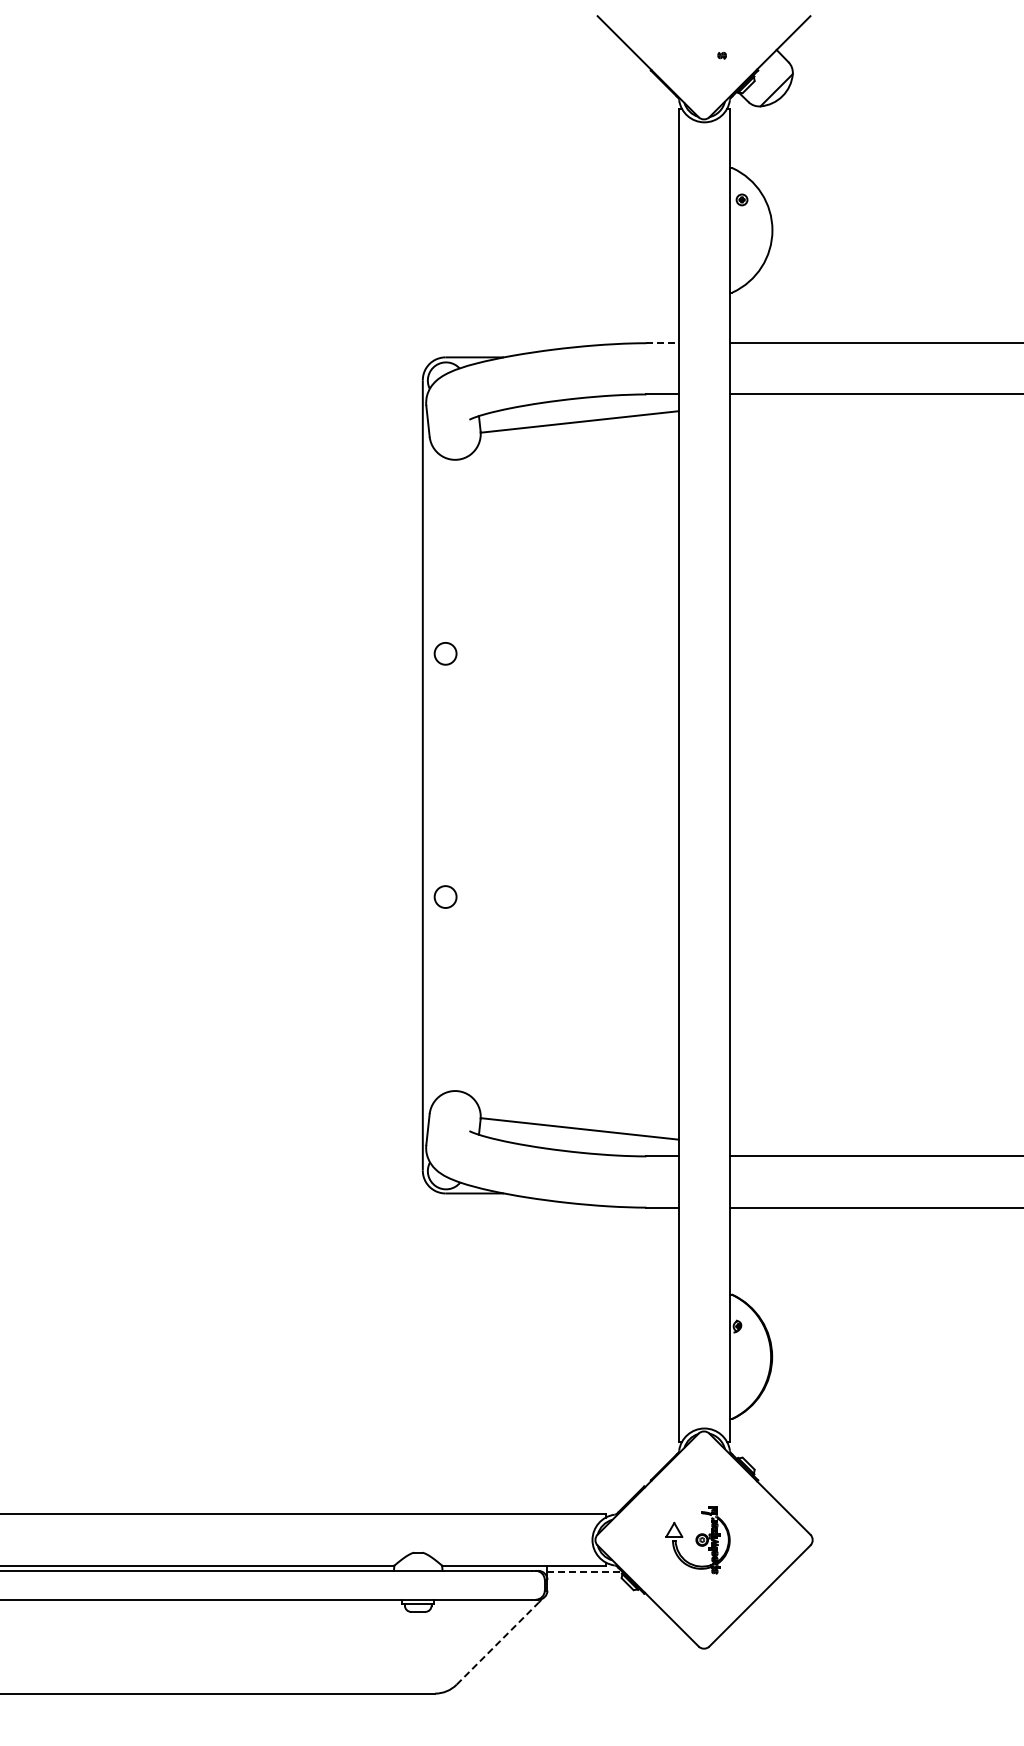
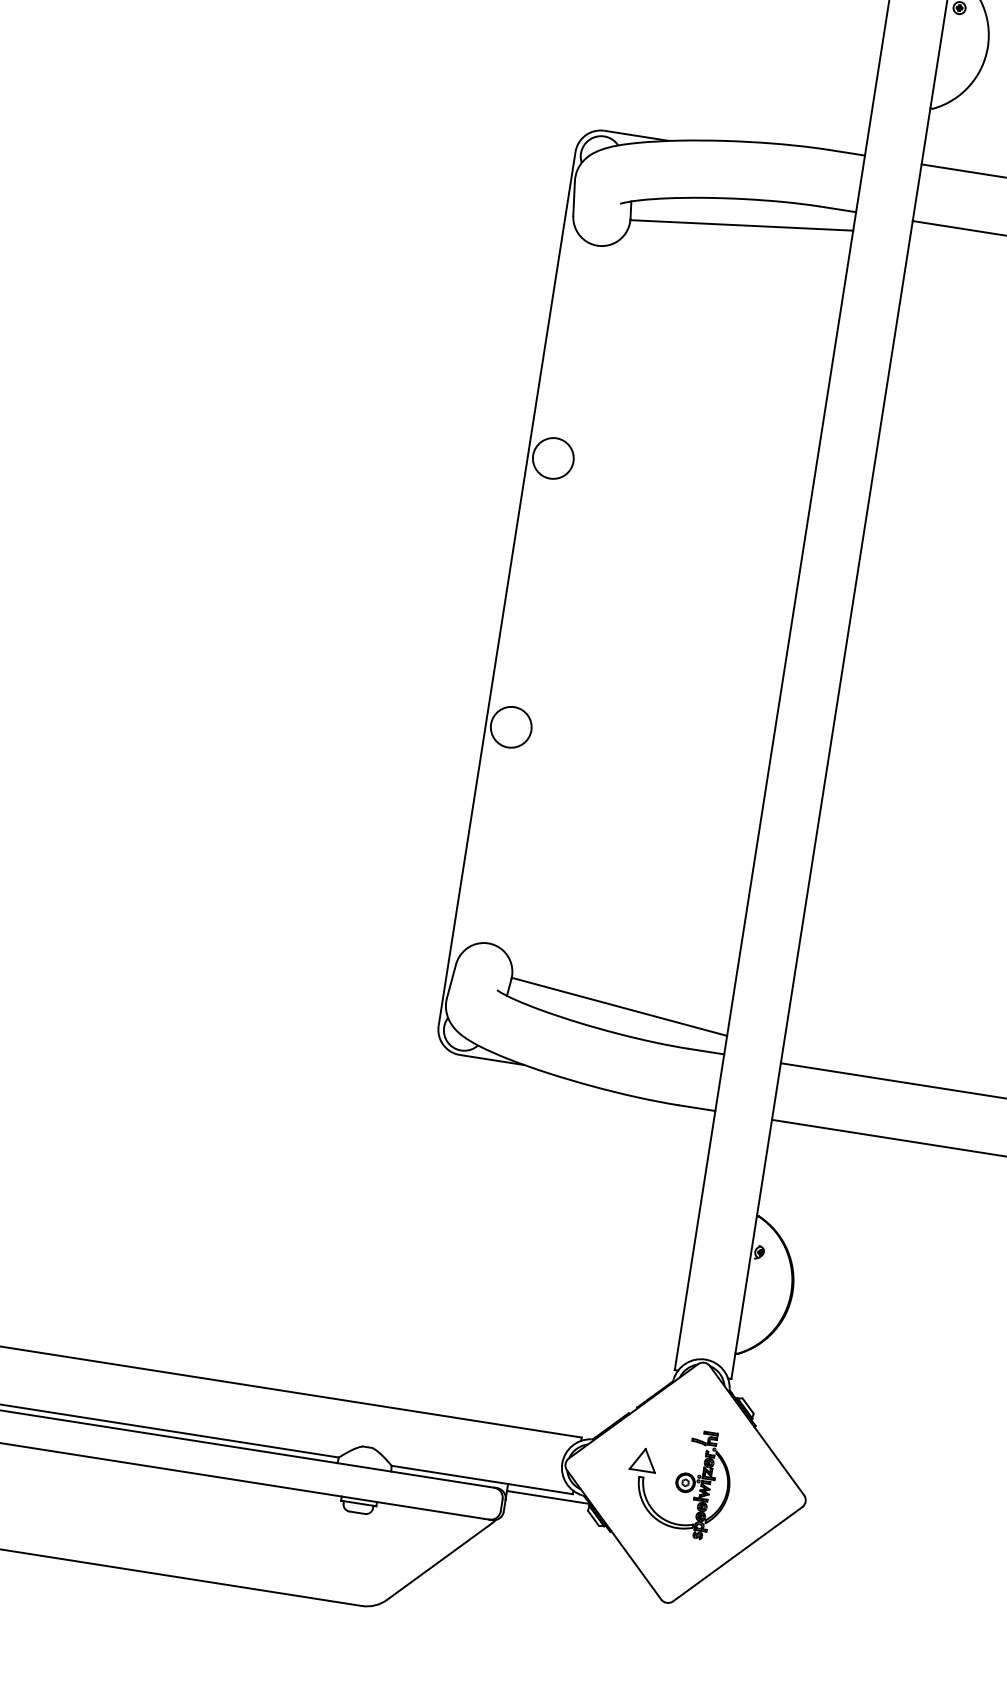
line: (663, 343) -> (847, 153), dashed -> solid
circle: (445, 653) -> (553, 458), size x1.67
circle: (445, 896) -> (511, 726), size x1.67
part: (697, 1539) -> (678, 1481), size x1.43
line: (585, 1572) -> (548, 1498), dashed -> solid
line: (497, 1643) -> (439, 1561), dashed -> solid

